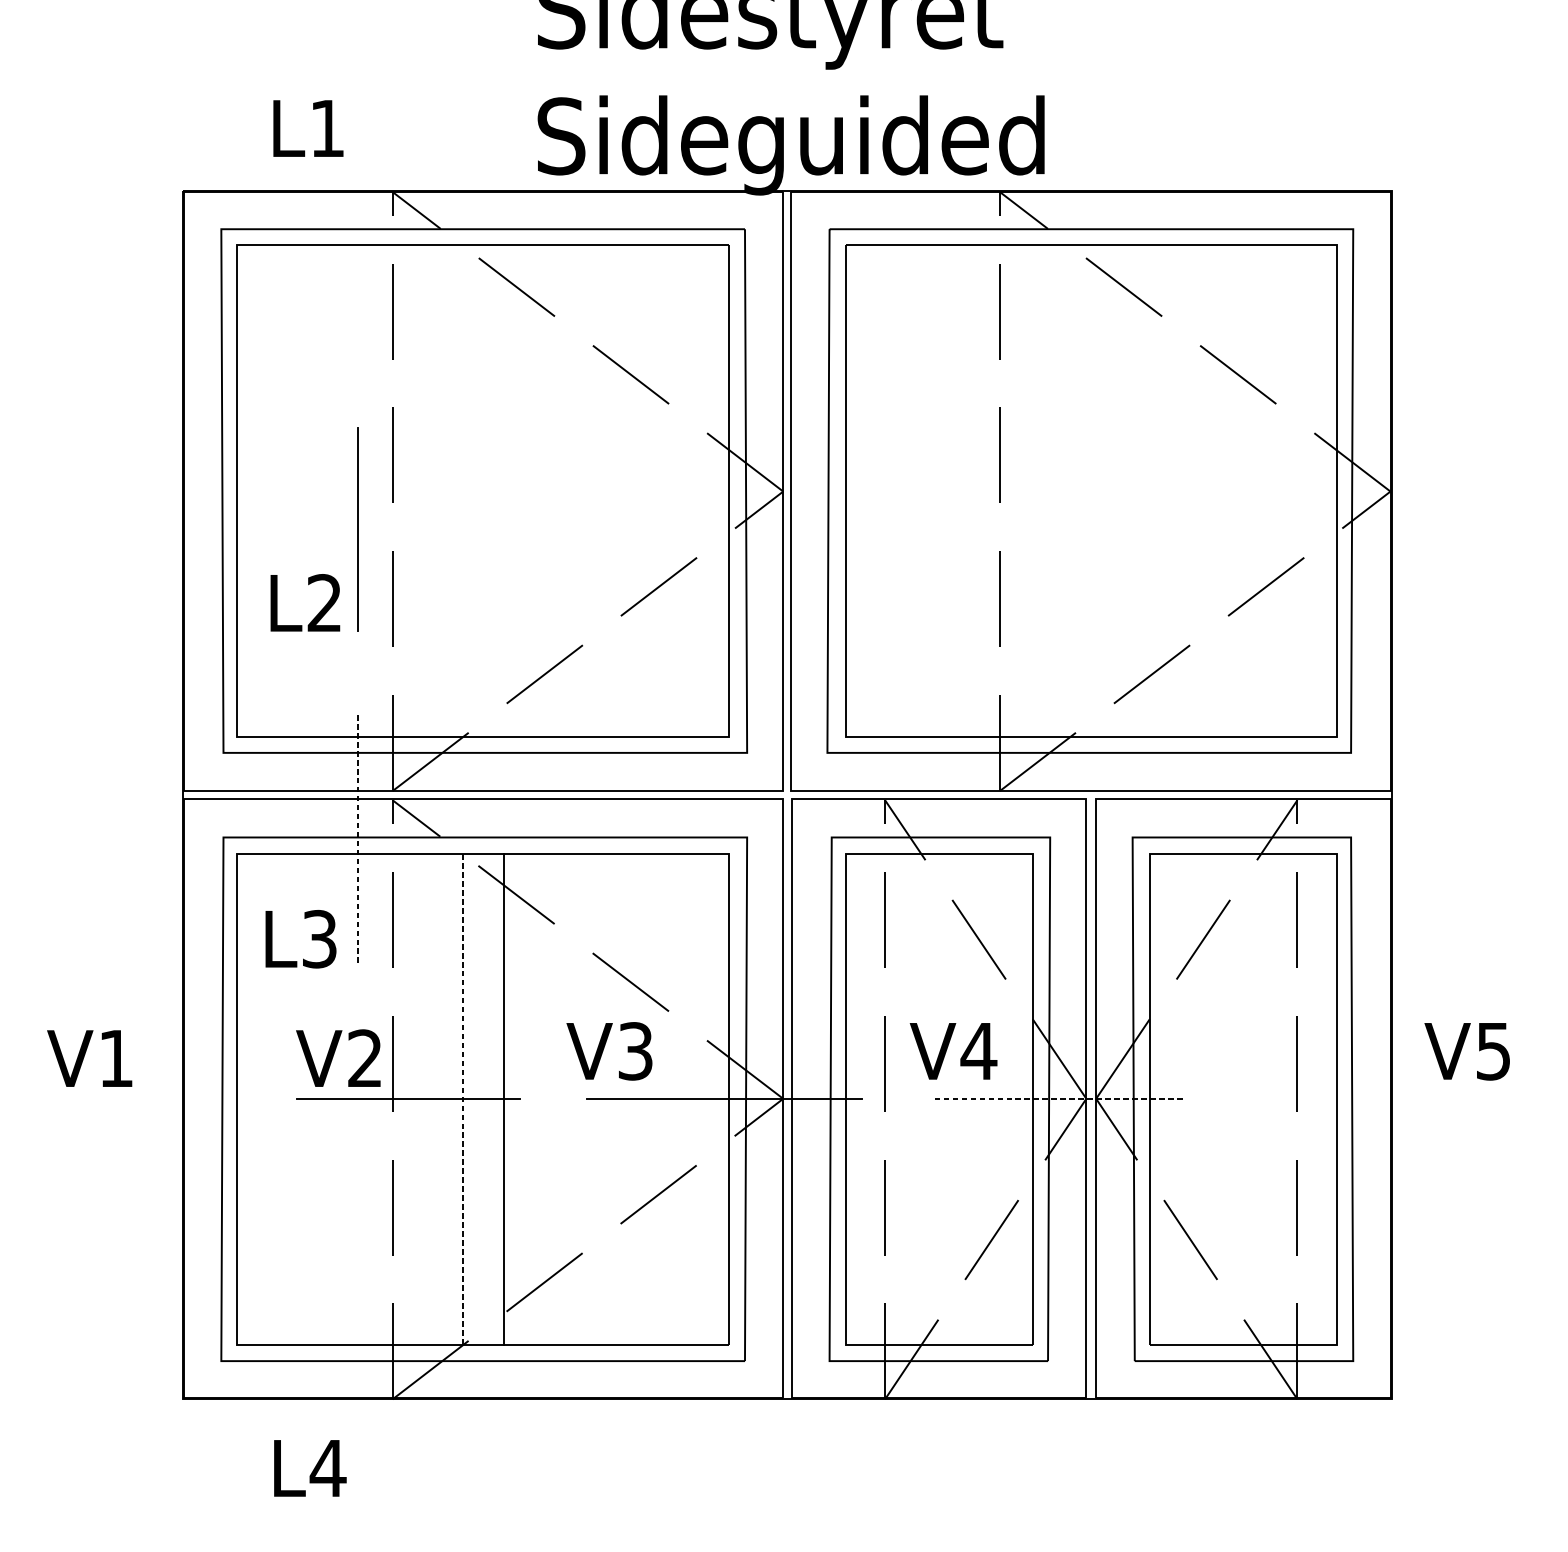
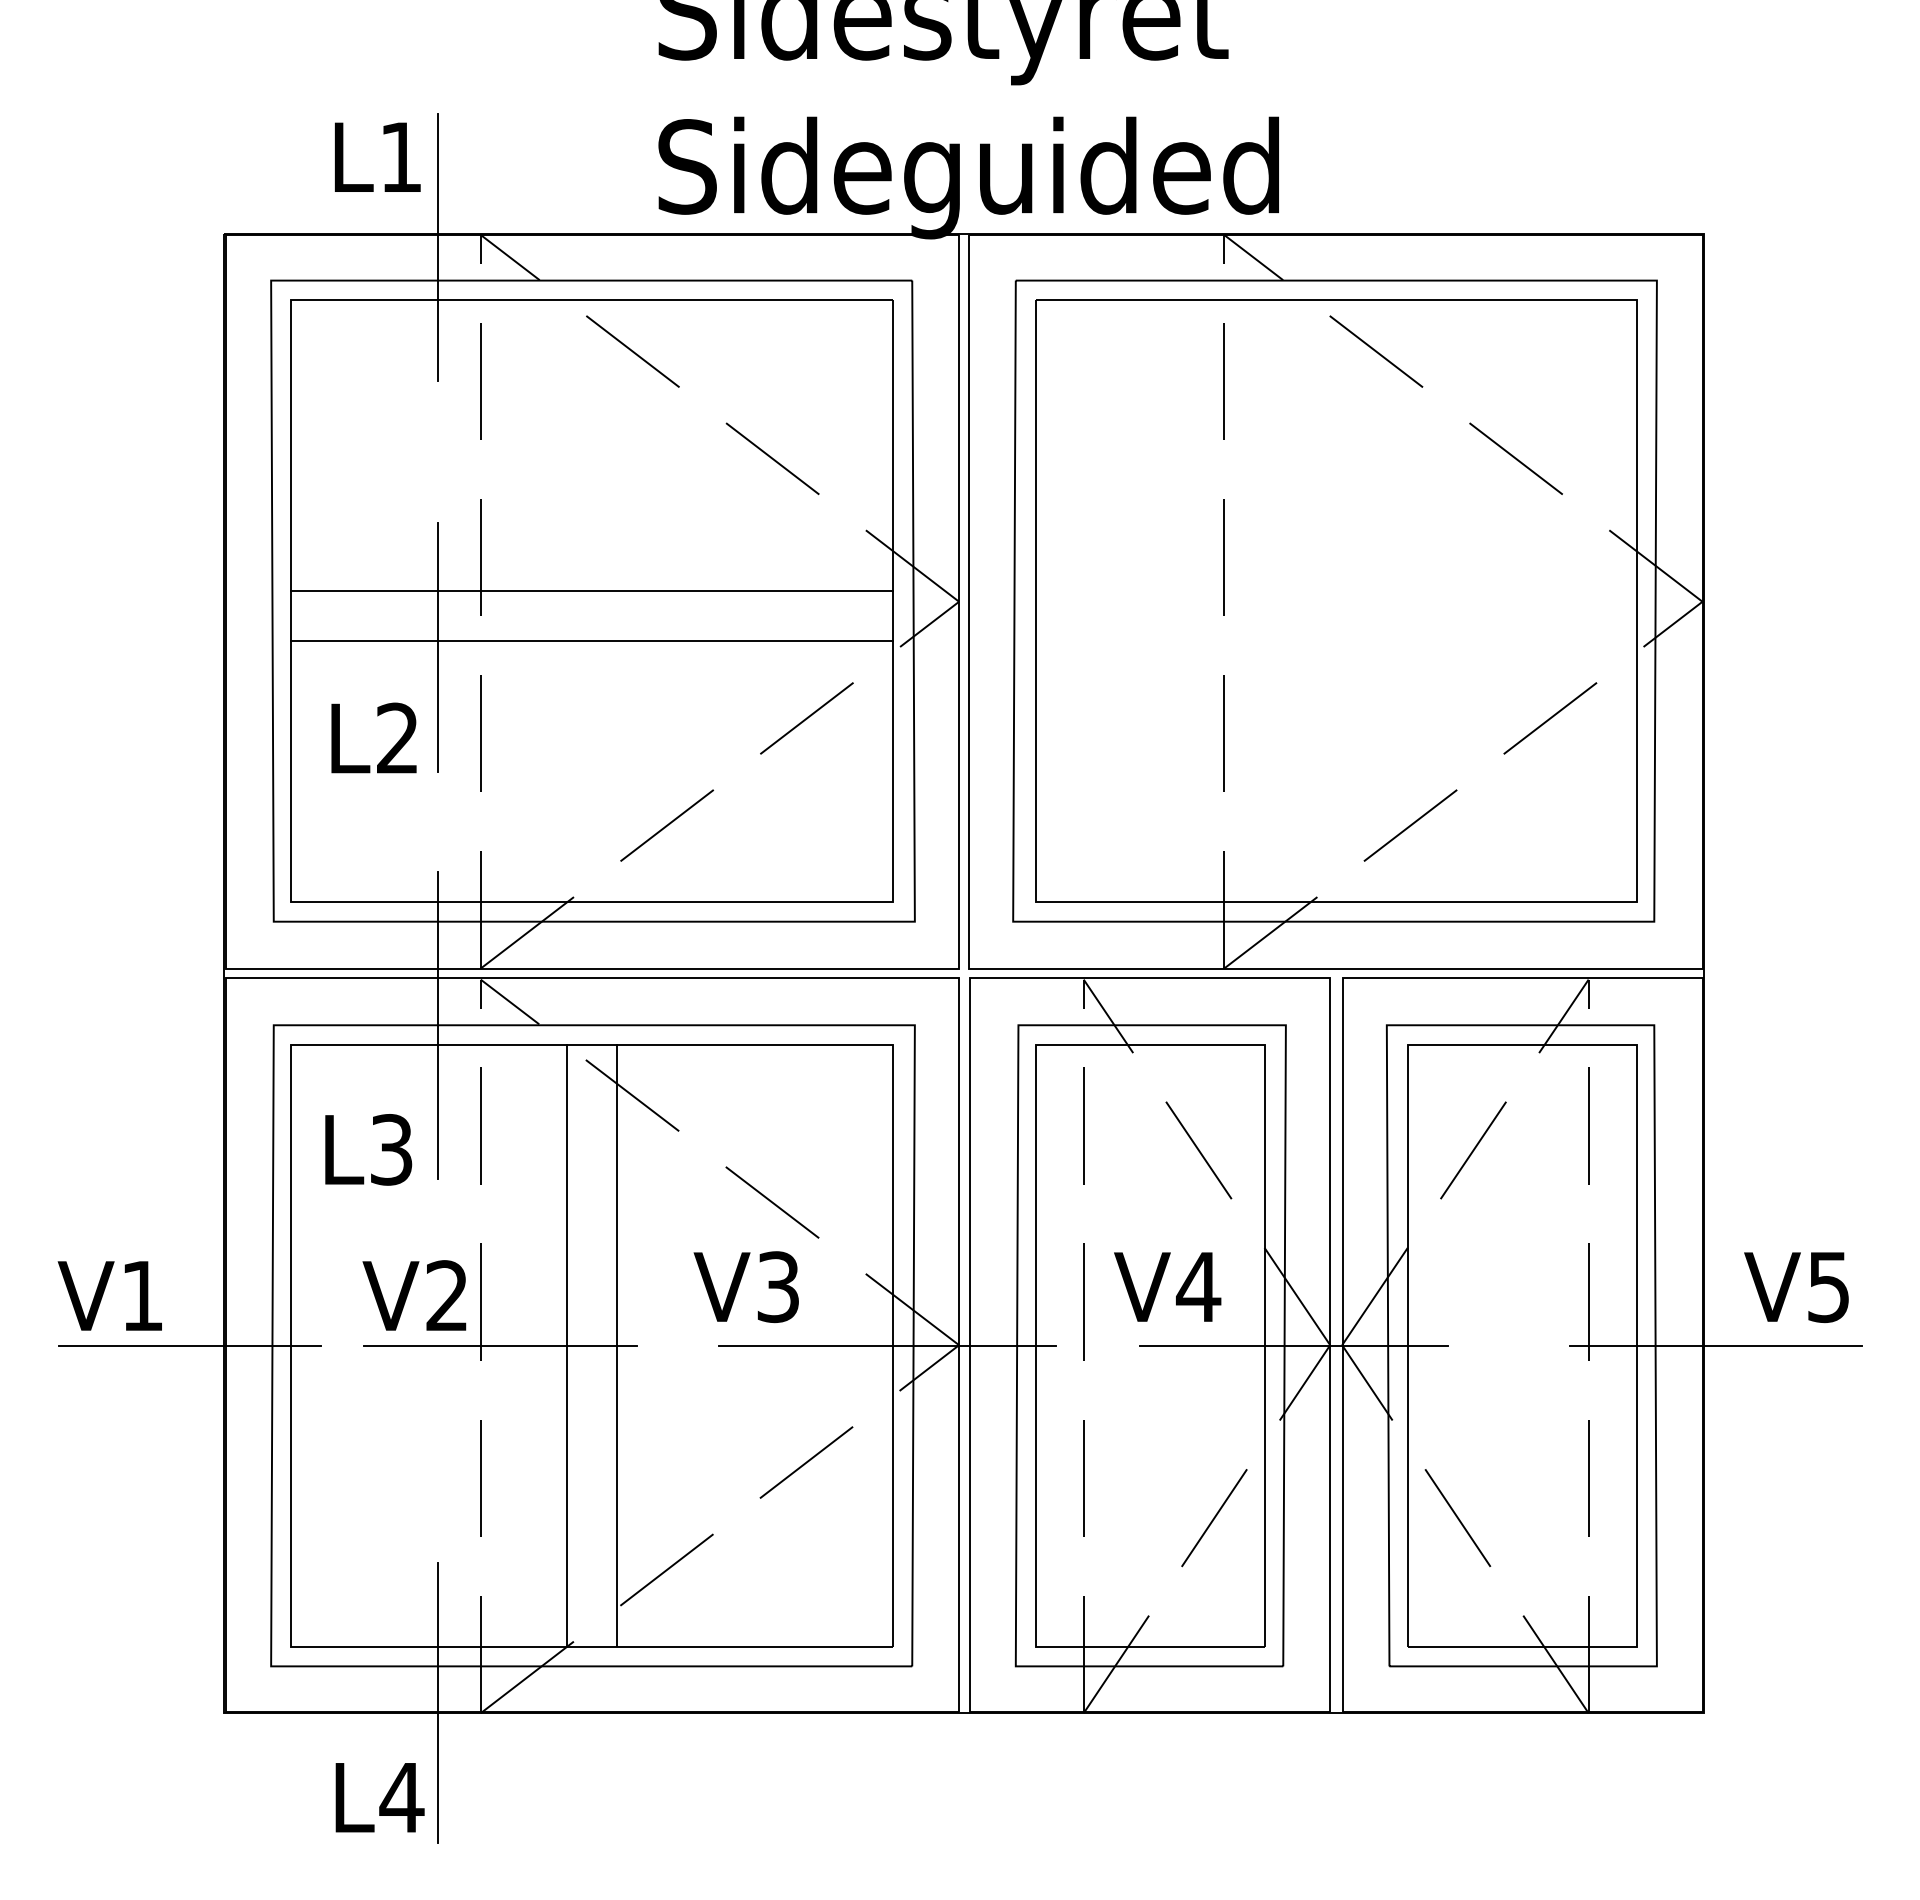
line: (358, 202) -> (438, 247), added
line: (483, 482) -> (591, 590), added
line: (483, 523) -> (591, 640), added
line: (358, 837) -> (438, 1025), dashed -> solid
line: (154, 1099) -> (189, 1345), added
line: (462, 1099) -> (566, 1345), dashed -> solid
line: (1056, 1099) -> (1293, 1345), dashed -> solid
line: (1401, 1099) -> (1716, 1345), added
line: (358, 1390) -> (438, 1702), added

